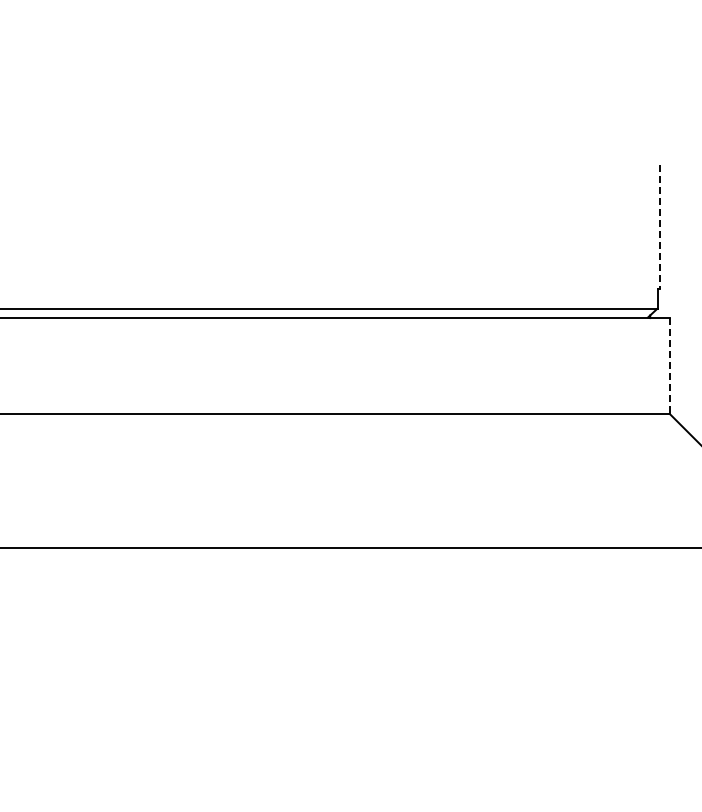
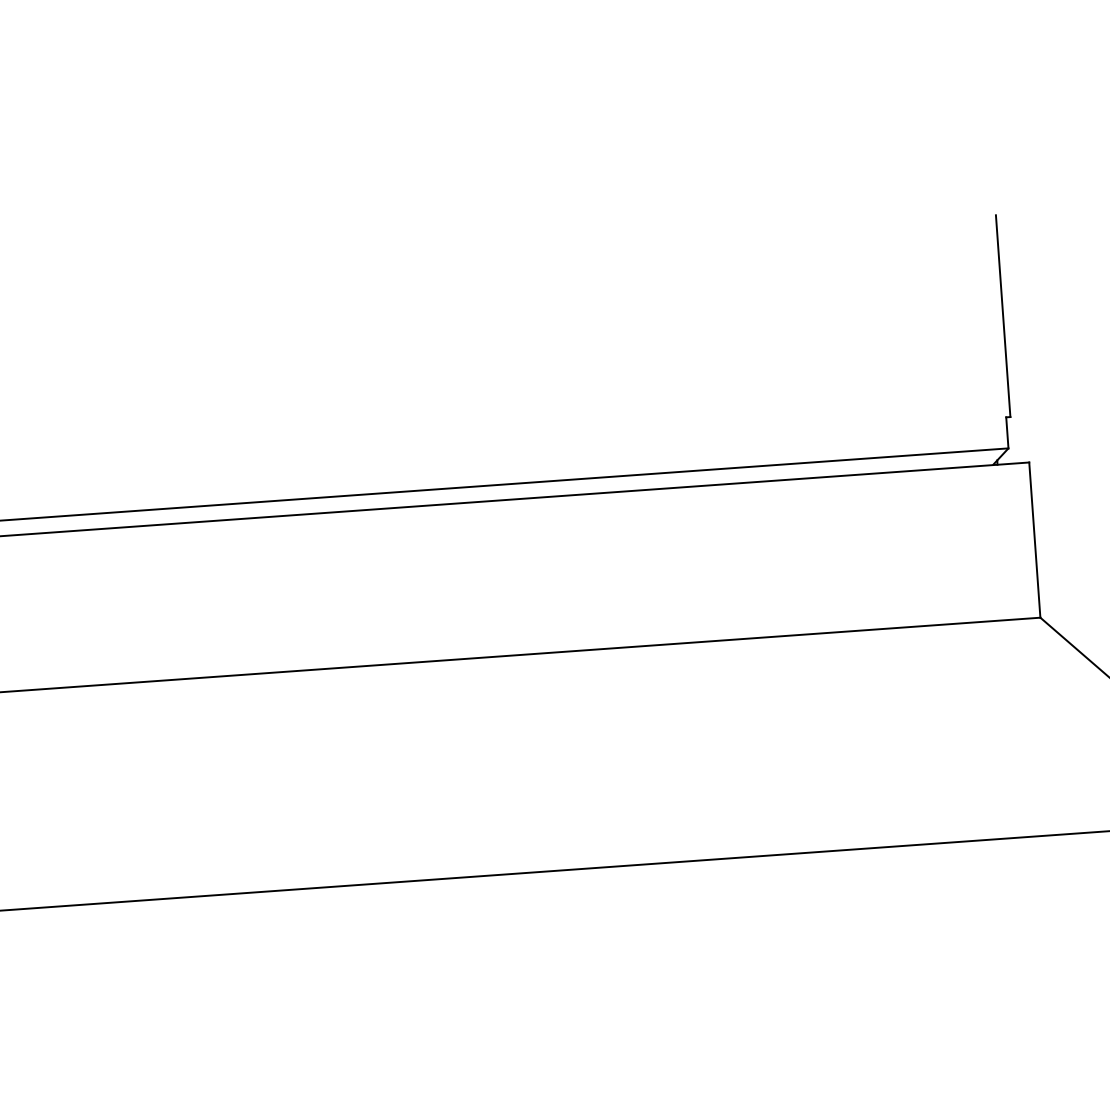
line: (660, 227) -> (1003, 316), dashed -> solid
line: (669, 366) -> (1034, 540), dashed -> solid

